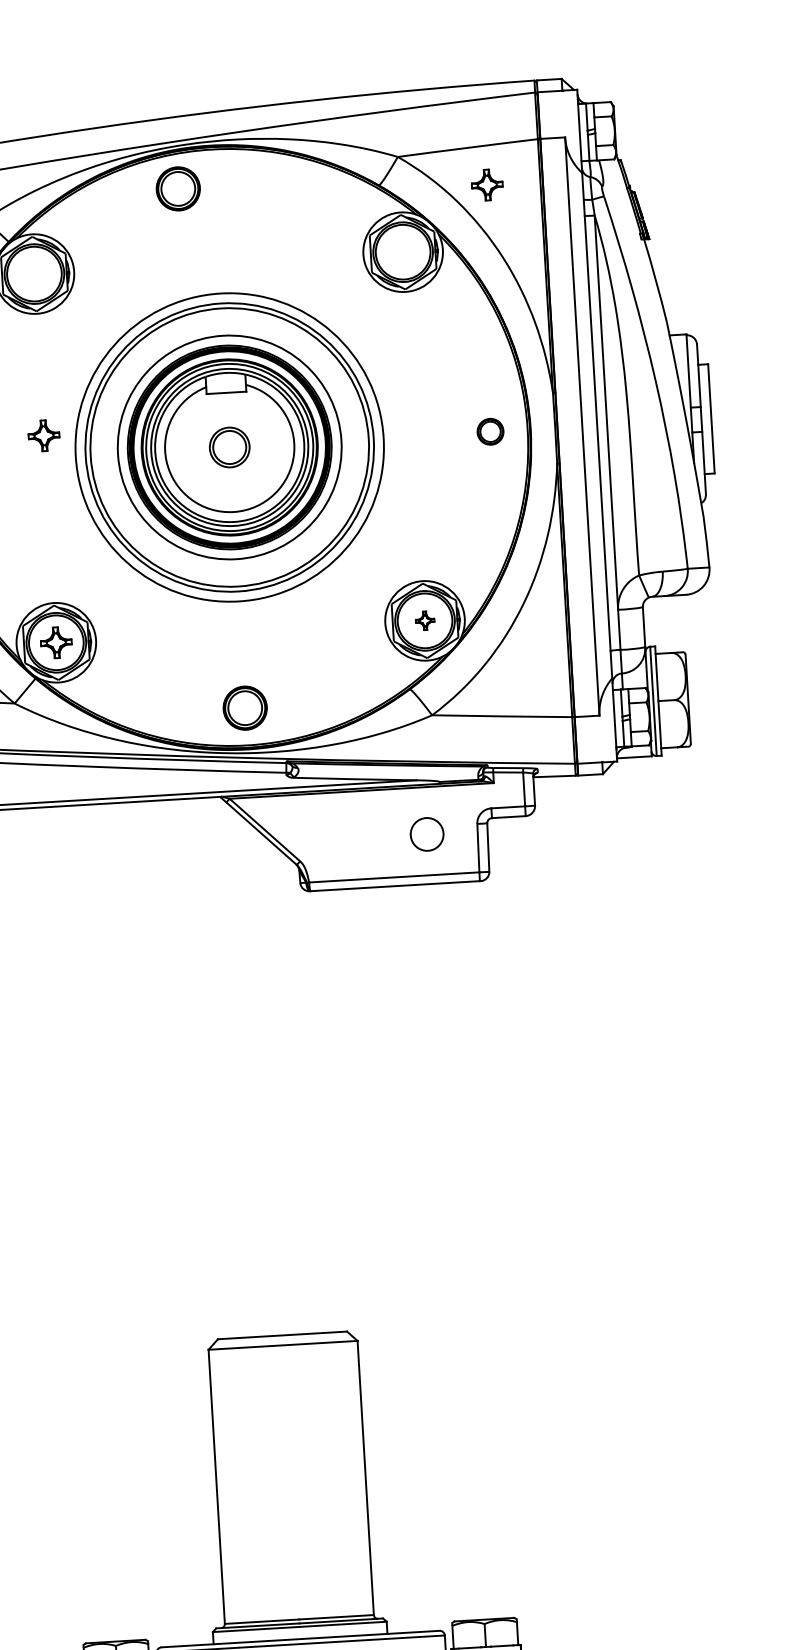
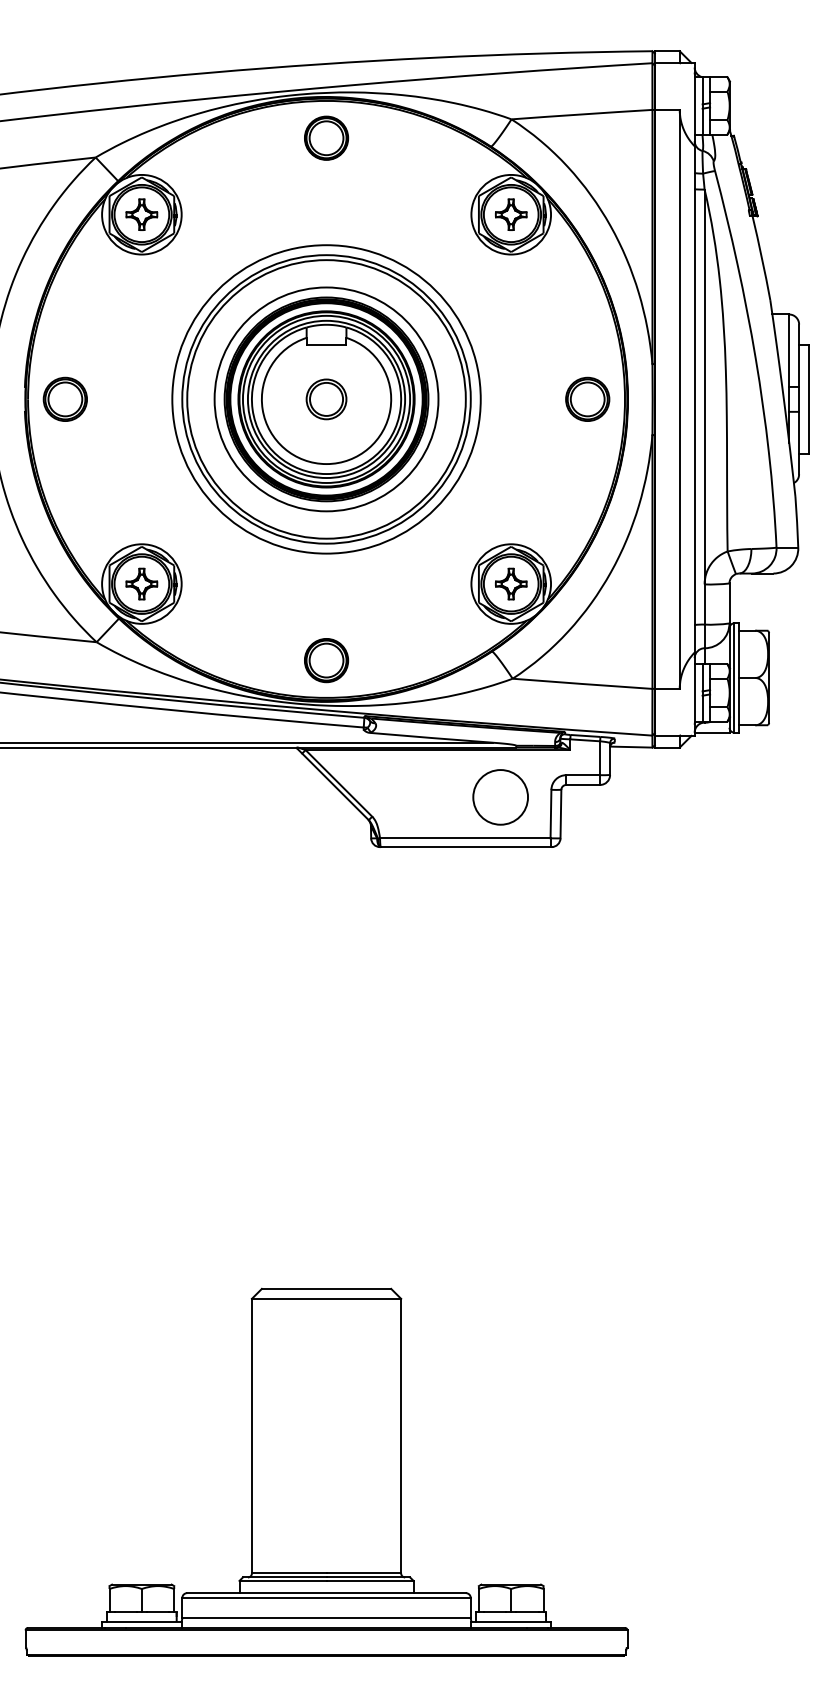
part: (487, 184) -> (511, 214), moved
part: (178, 188) -> (326, 137), moved
part: (490, 431) -> (587, 398), size x1.67
part: (43, 435) -> (141, 214), moved
part: (425, 620) -> (511, 583), size x1.67
circle: (427, 834) -> (500, 797), size x1.67

